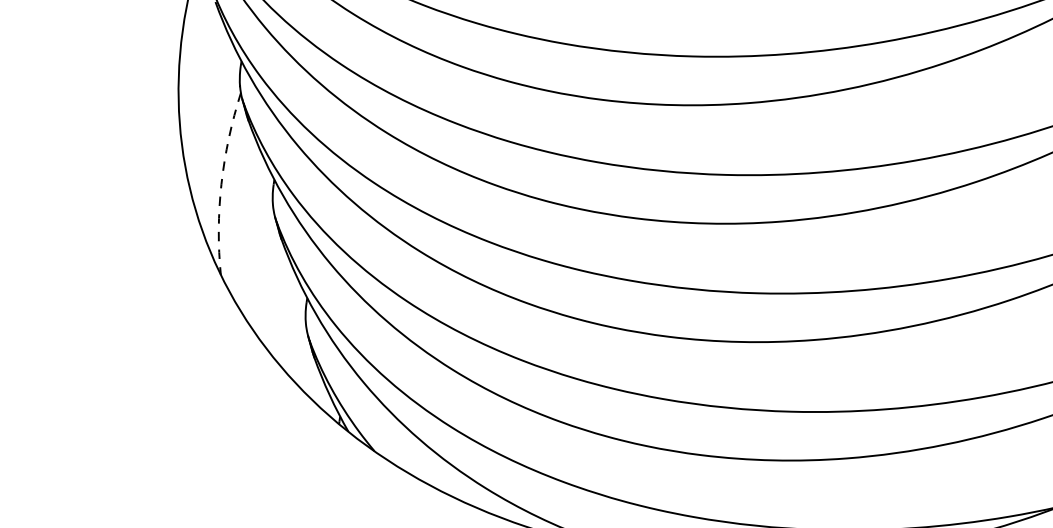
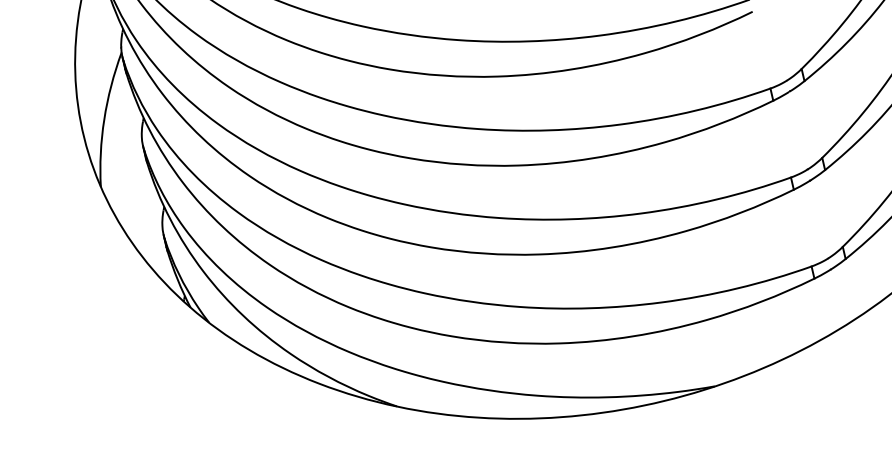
arc: (221, 182) -> (104, 118), dashed -> solid

